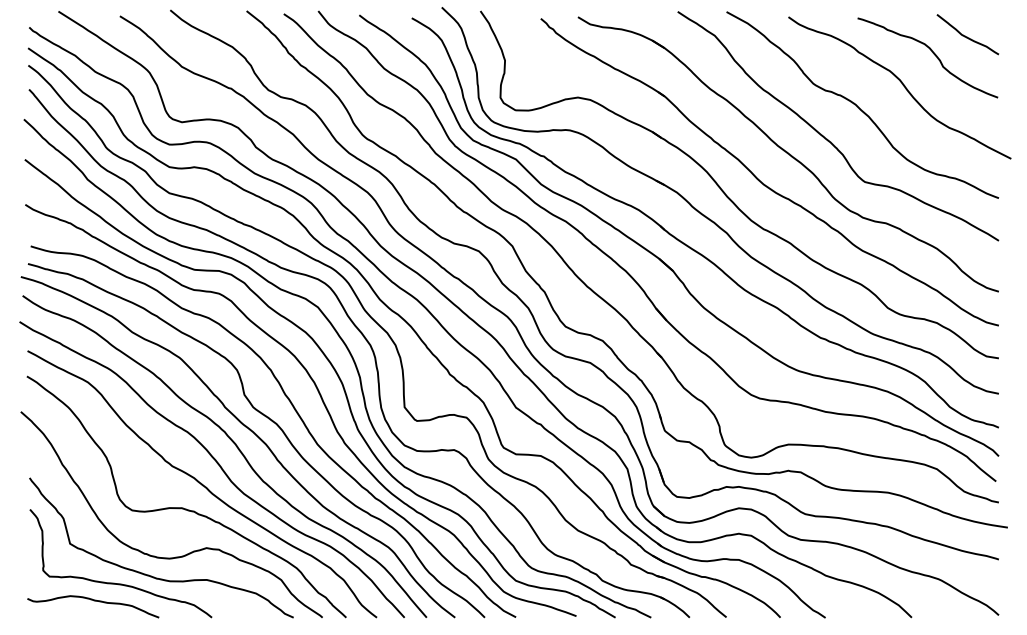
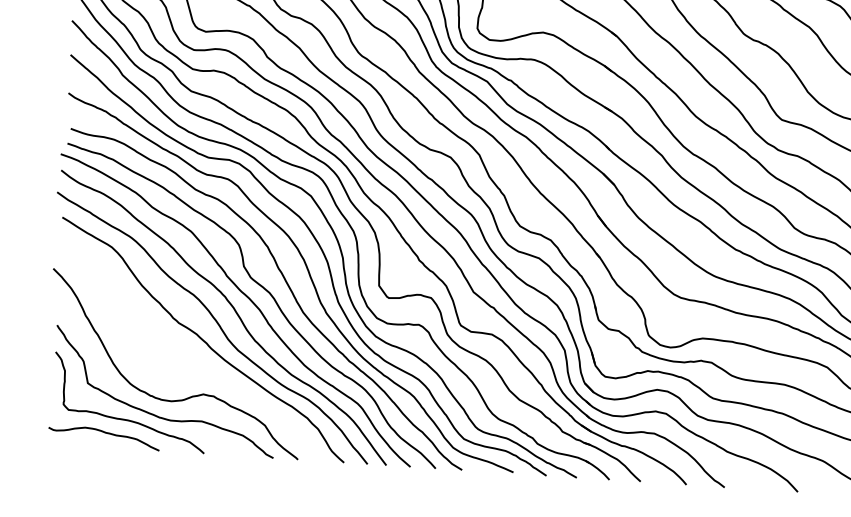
curve: (183, 507) -> (186, 358), removed

